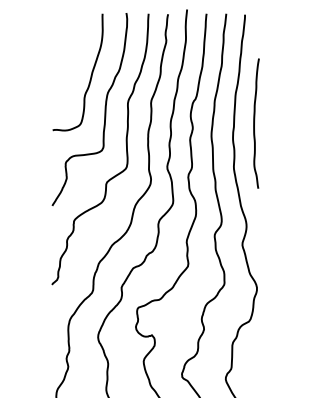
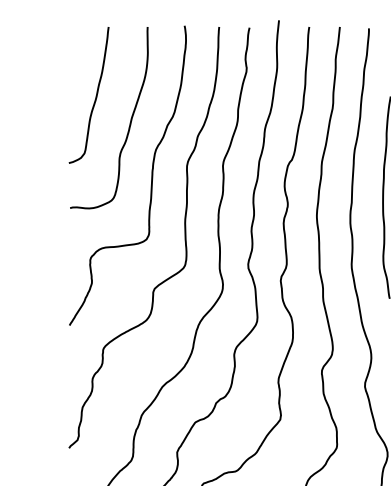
curve: (68, 58) -> (94, 96), added

